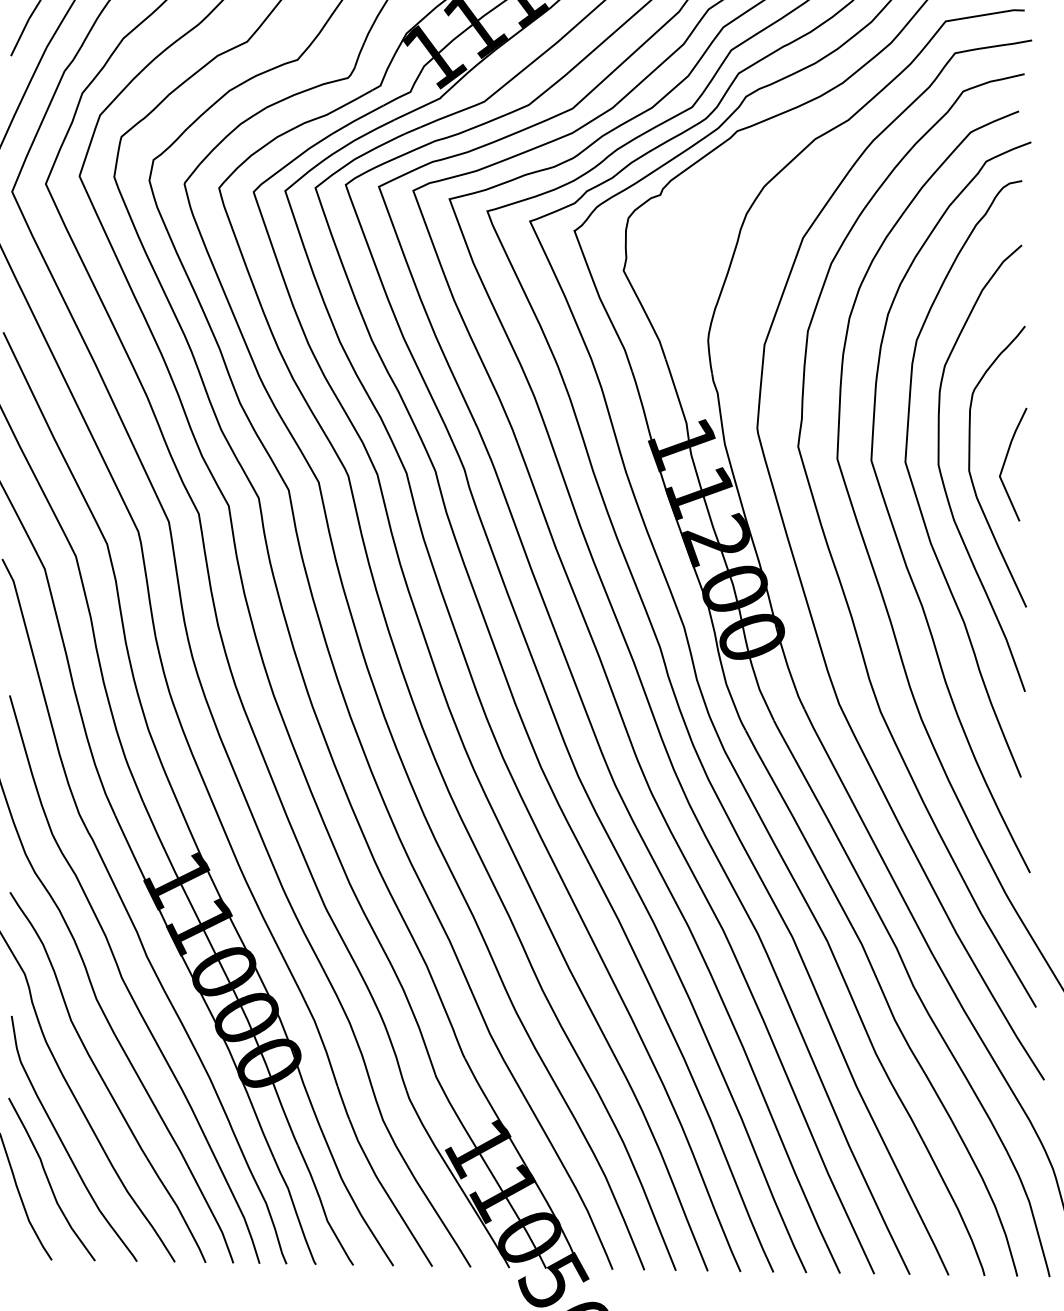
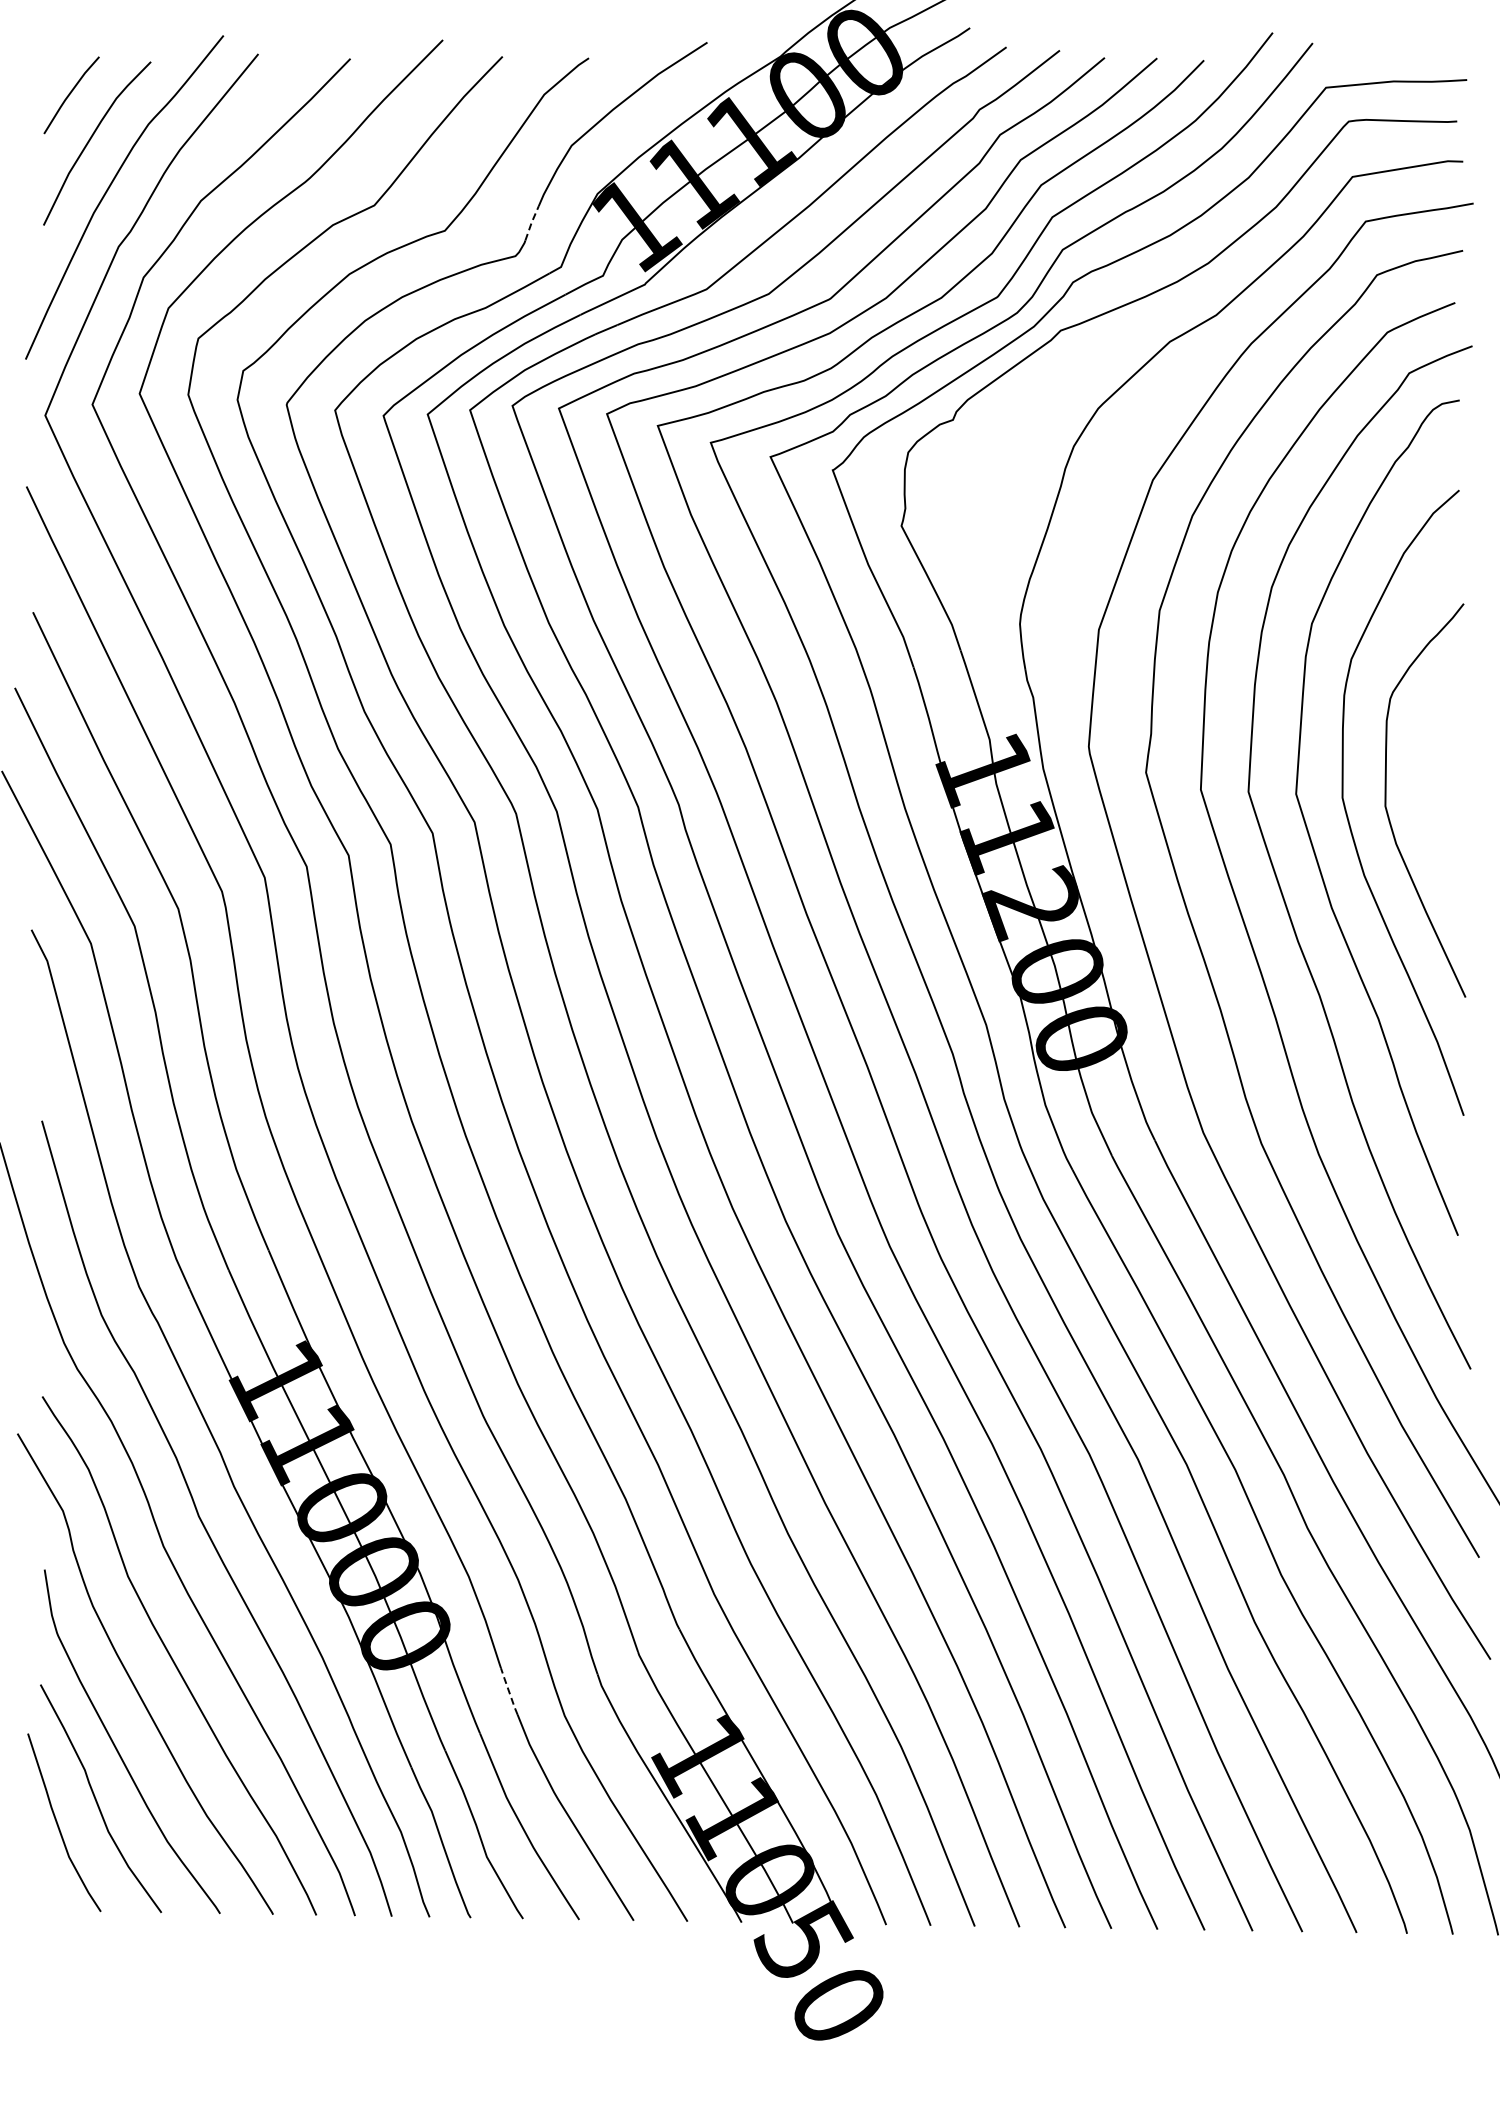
line: (359, 53) -> (531, 222), solid -> dashed
line: (1005, 461) -> (1436, 793), removed
line: (342, 1102) -> (508, 1691), solid -> dashed

